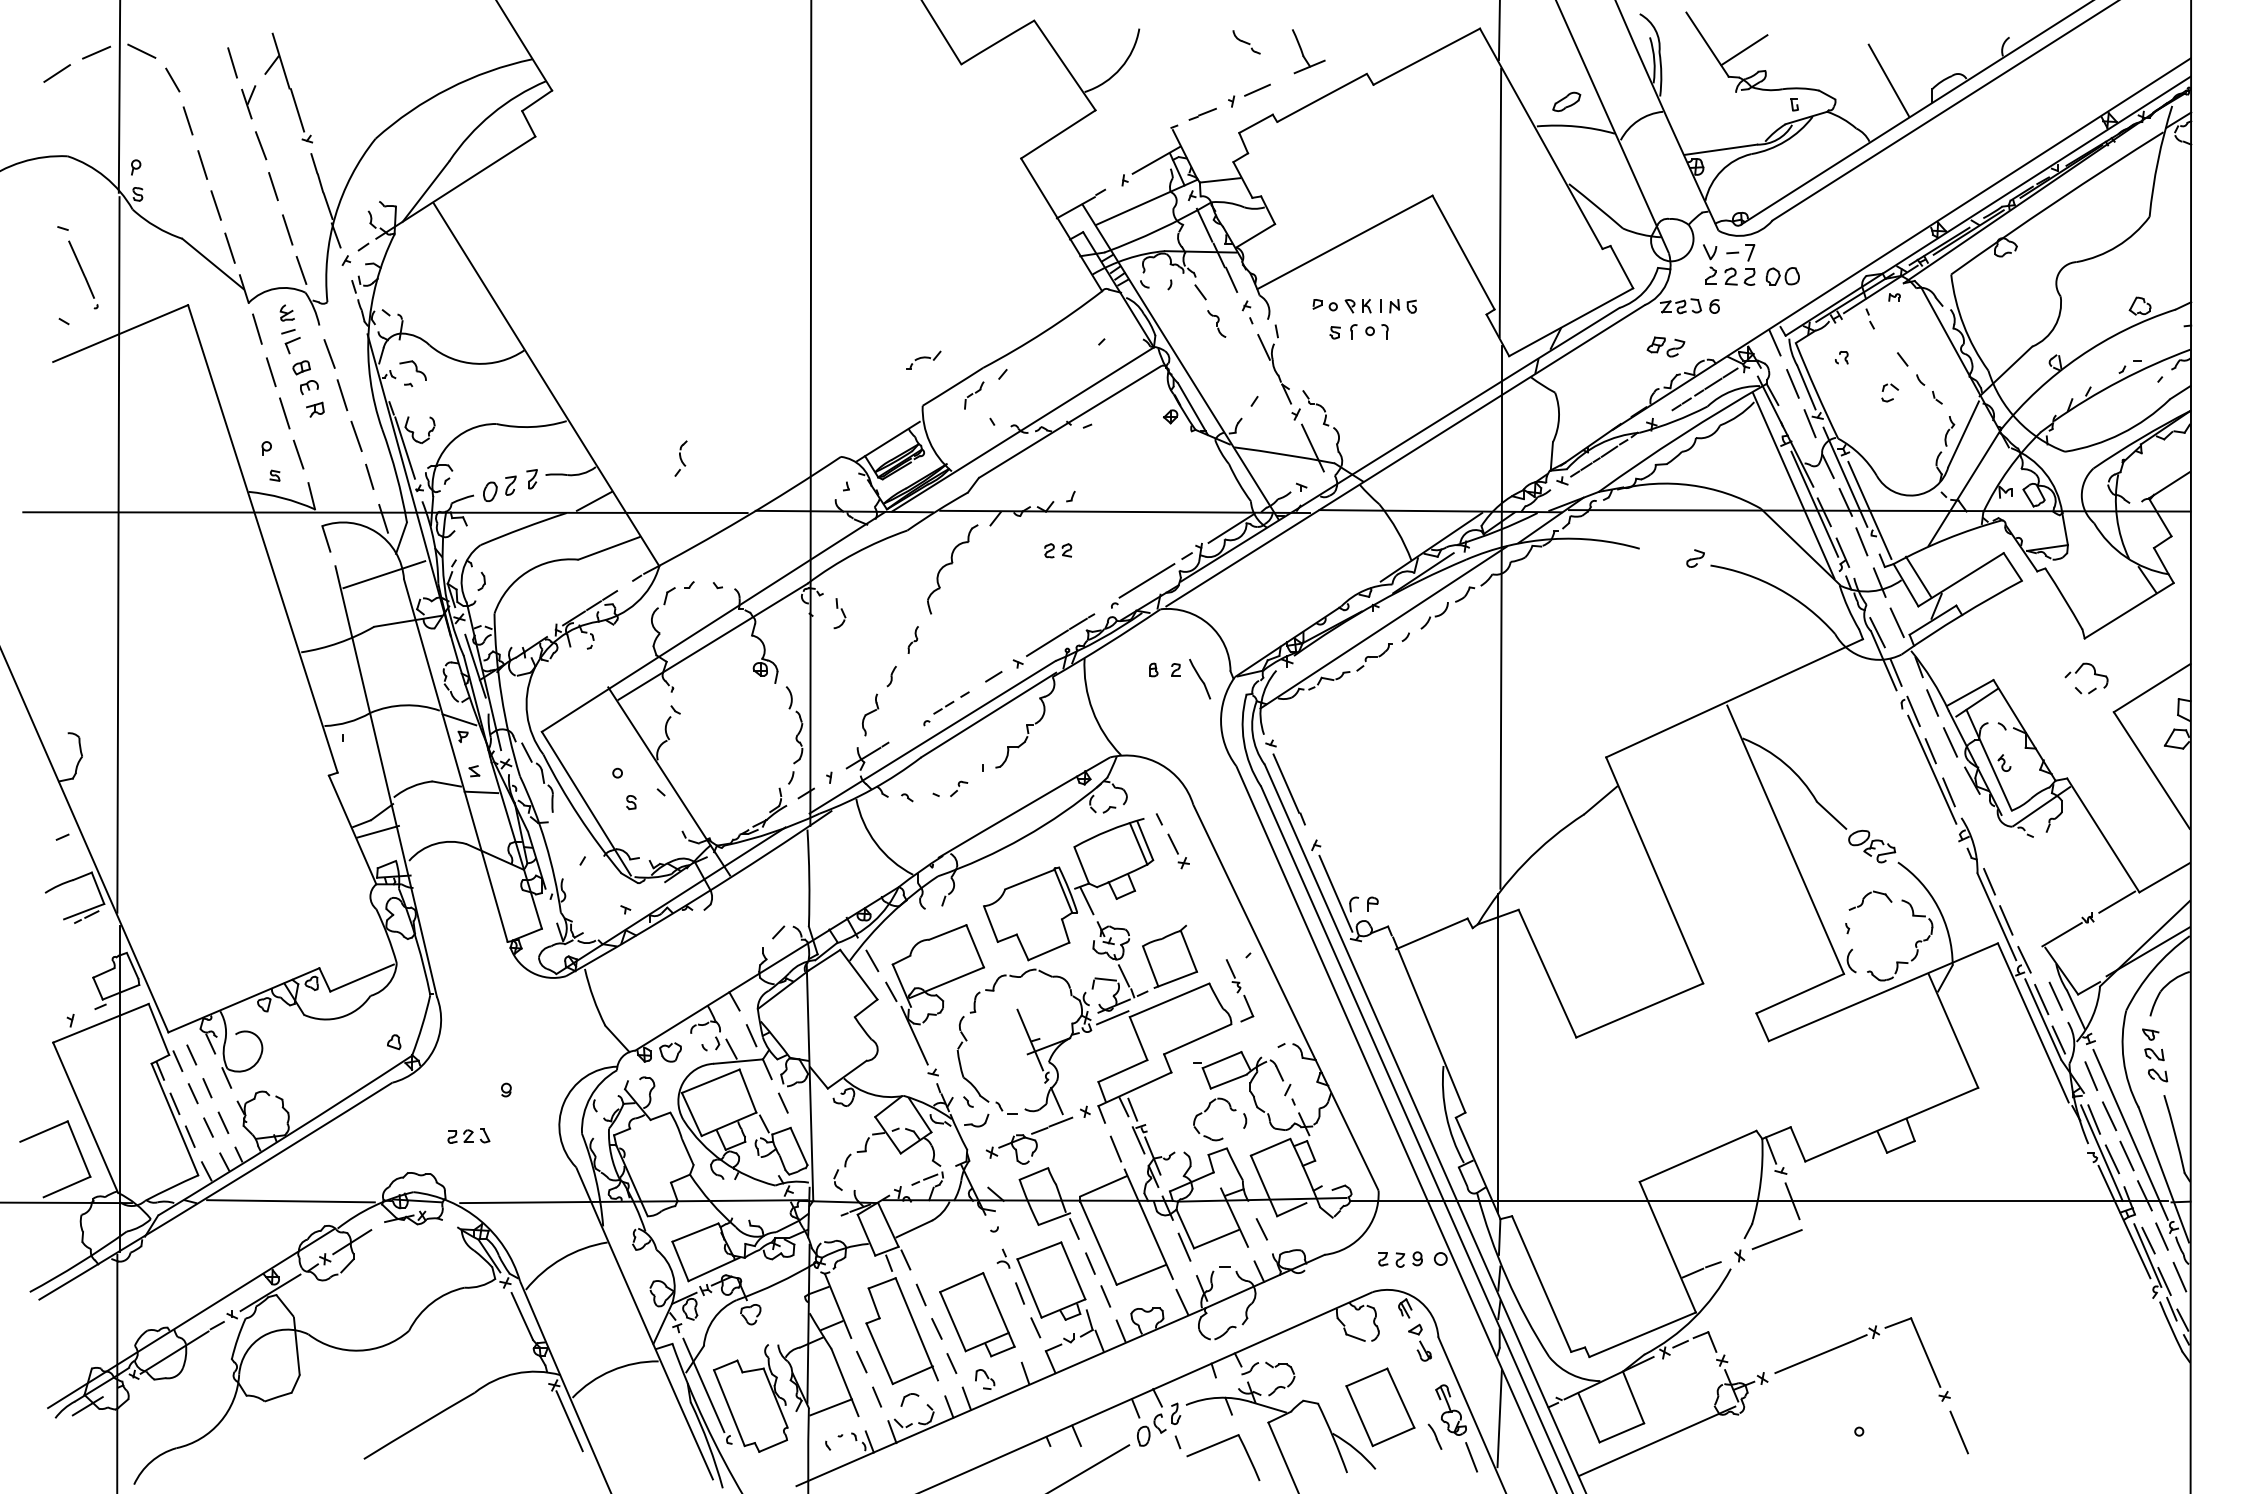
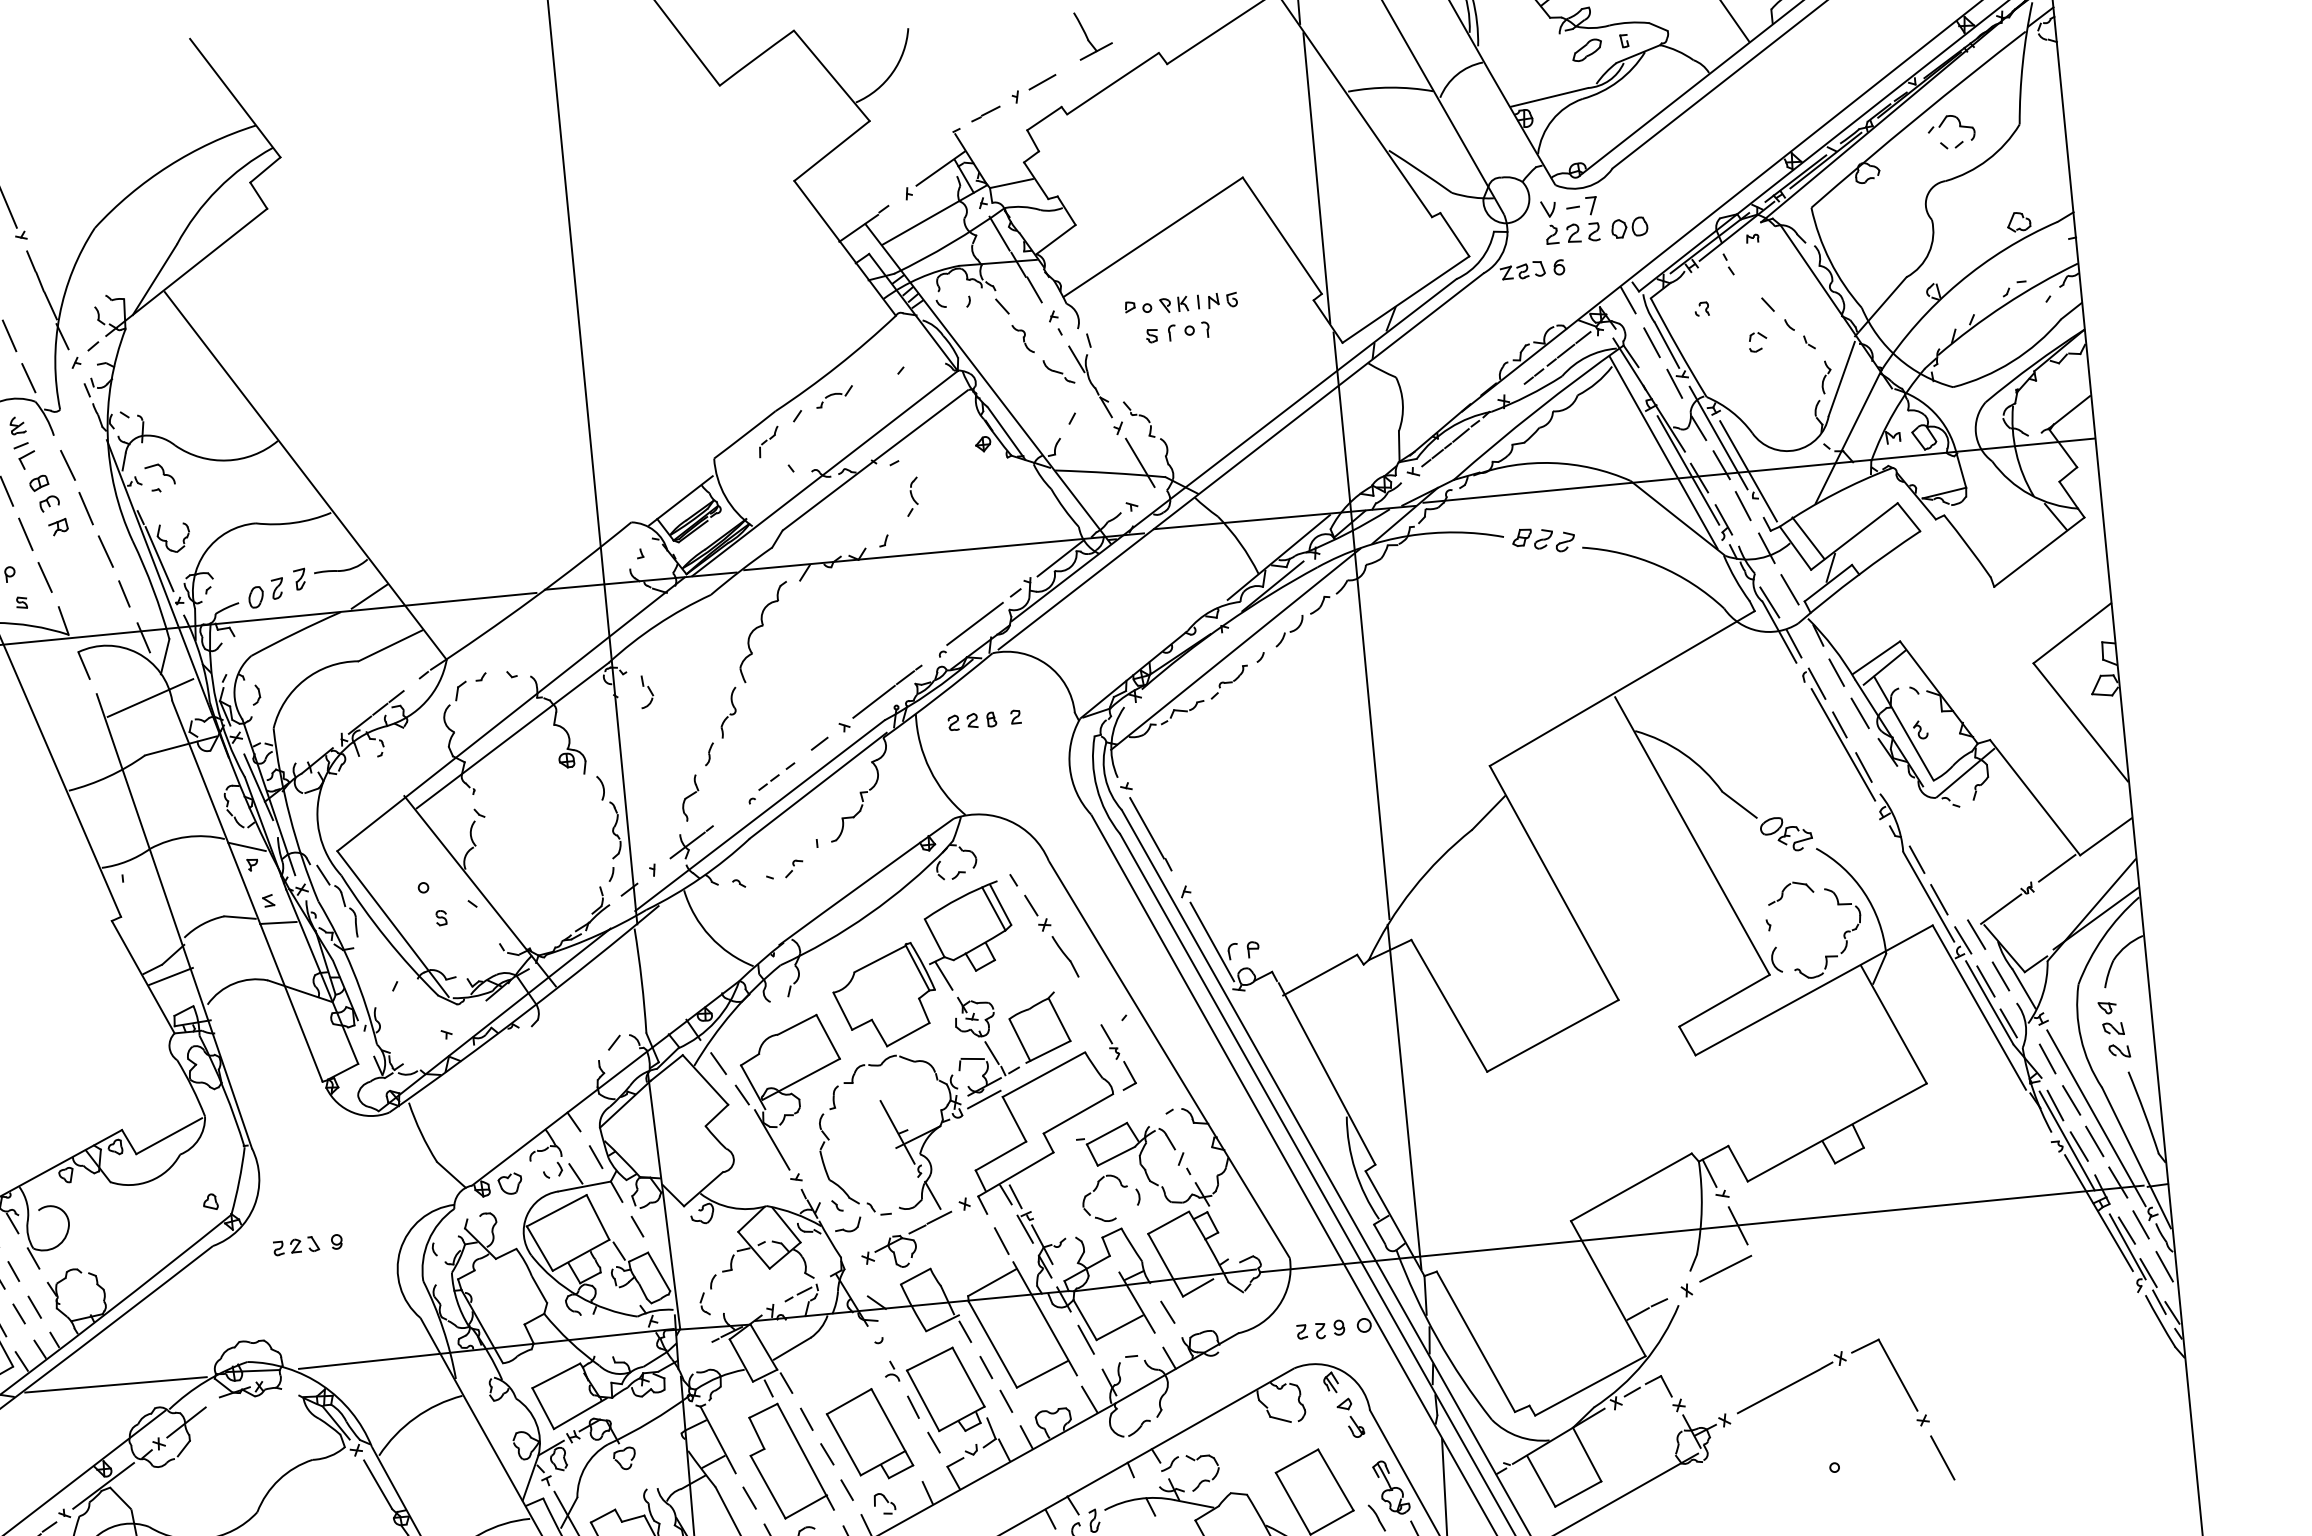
part: (1246, 42) -> (1058, 372), moved
part: (1566, 101) -> (1586, 49), moved
part: (1665, 346) -> (1532, 538), moved
part: (923, 359) -> (834, 396), moved
part: (680, 458) -> (911, 496), moved
part: (1058, 550) -> (963, 721), moved
part: (913, 639) -> (729, 712), size x1.67
part: (2094, 674) -> (1959, 126), moved
part: (1200, 678) -> (1065, 956), moved
line: (2036, 955) -> (1975, 934), added
part: (468, 1135) -> (295, 1245), moved

